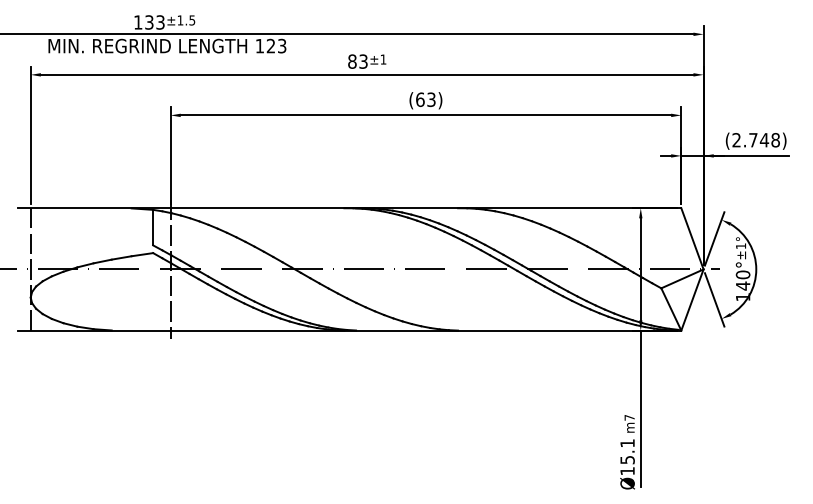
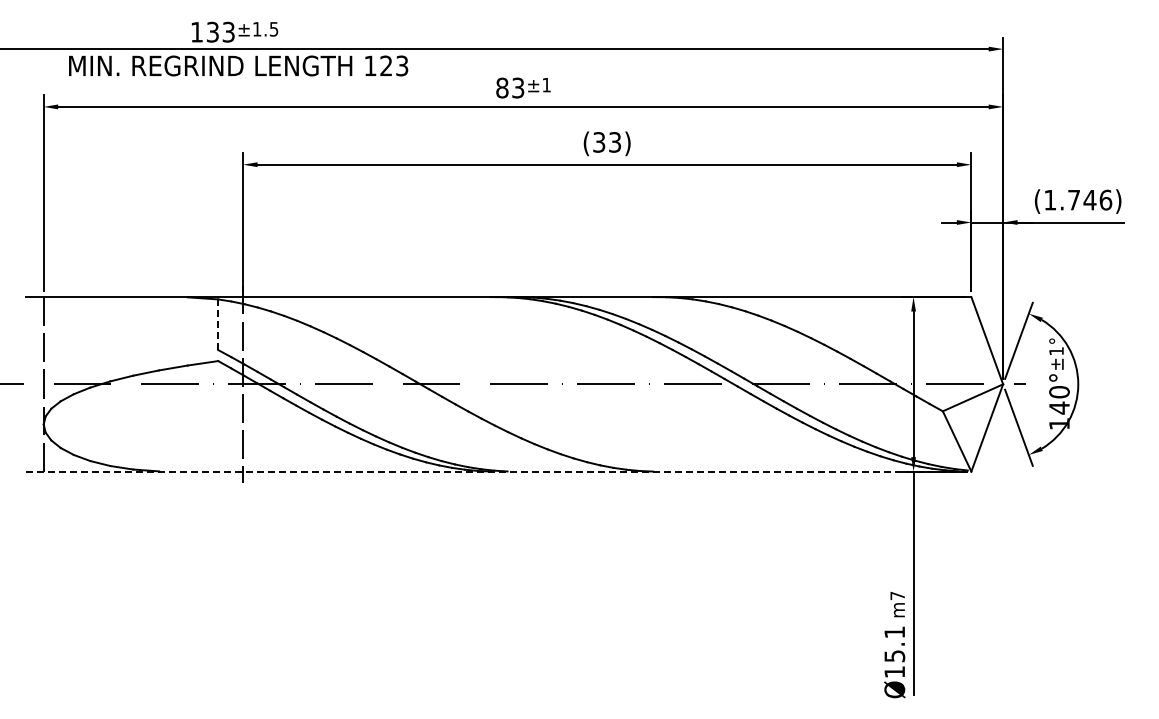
text: (420, 99) -> (599, 142), (63) -> (33)
text: (756, 139) -> (1078, 199), (2.748) -> (1.746)
line: (153, 227) -> (218, 324), solid -> dashed
line: (349, 330) -> (498, 471), solid -> dashed

